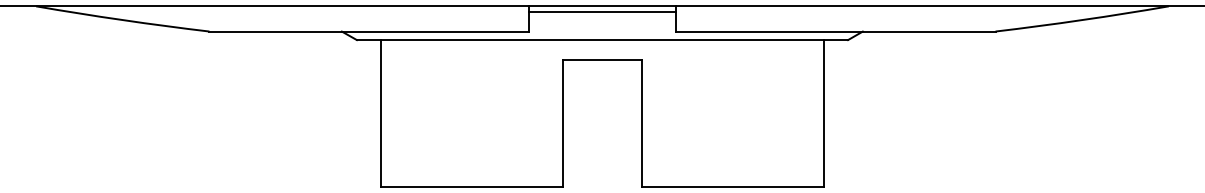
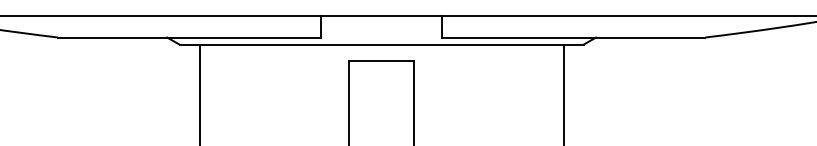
line: (602, 11) -> (381, 21), removed

